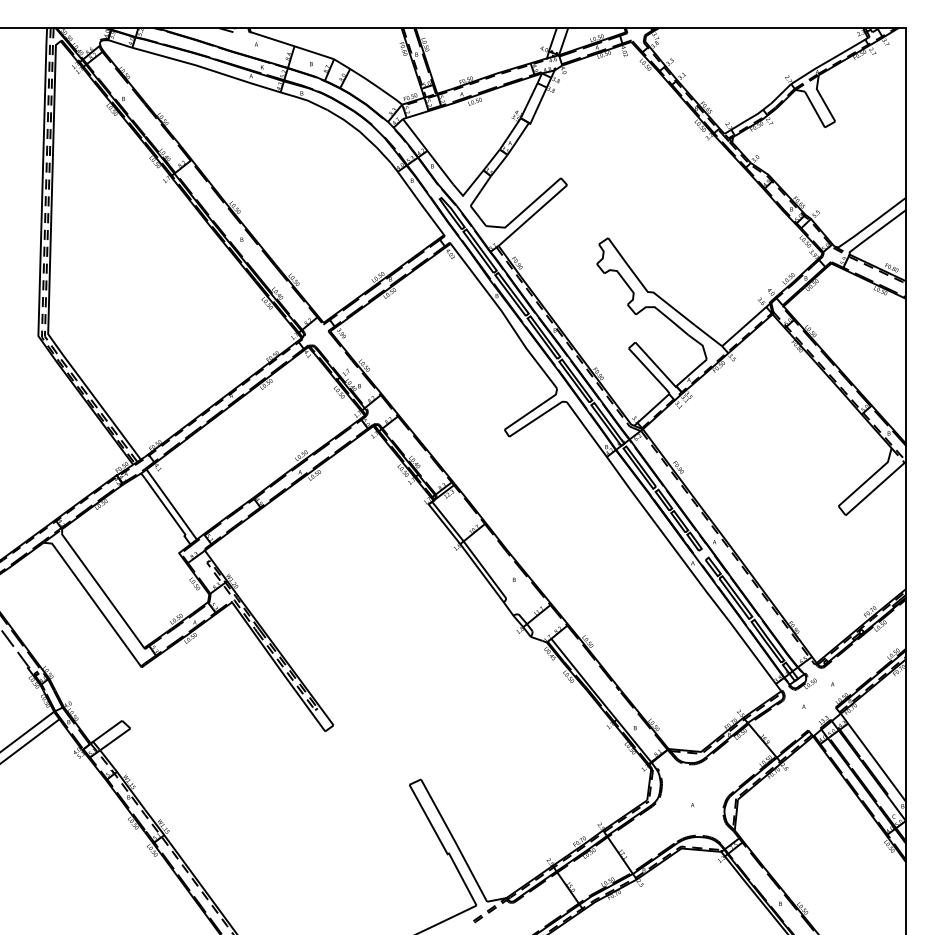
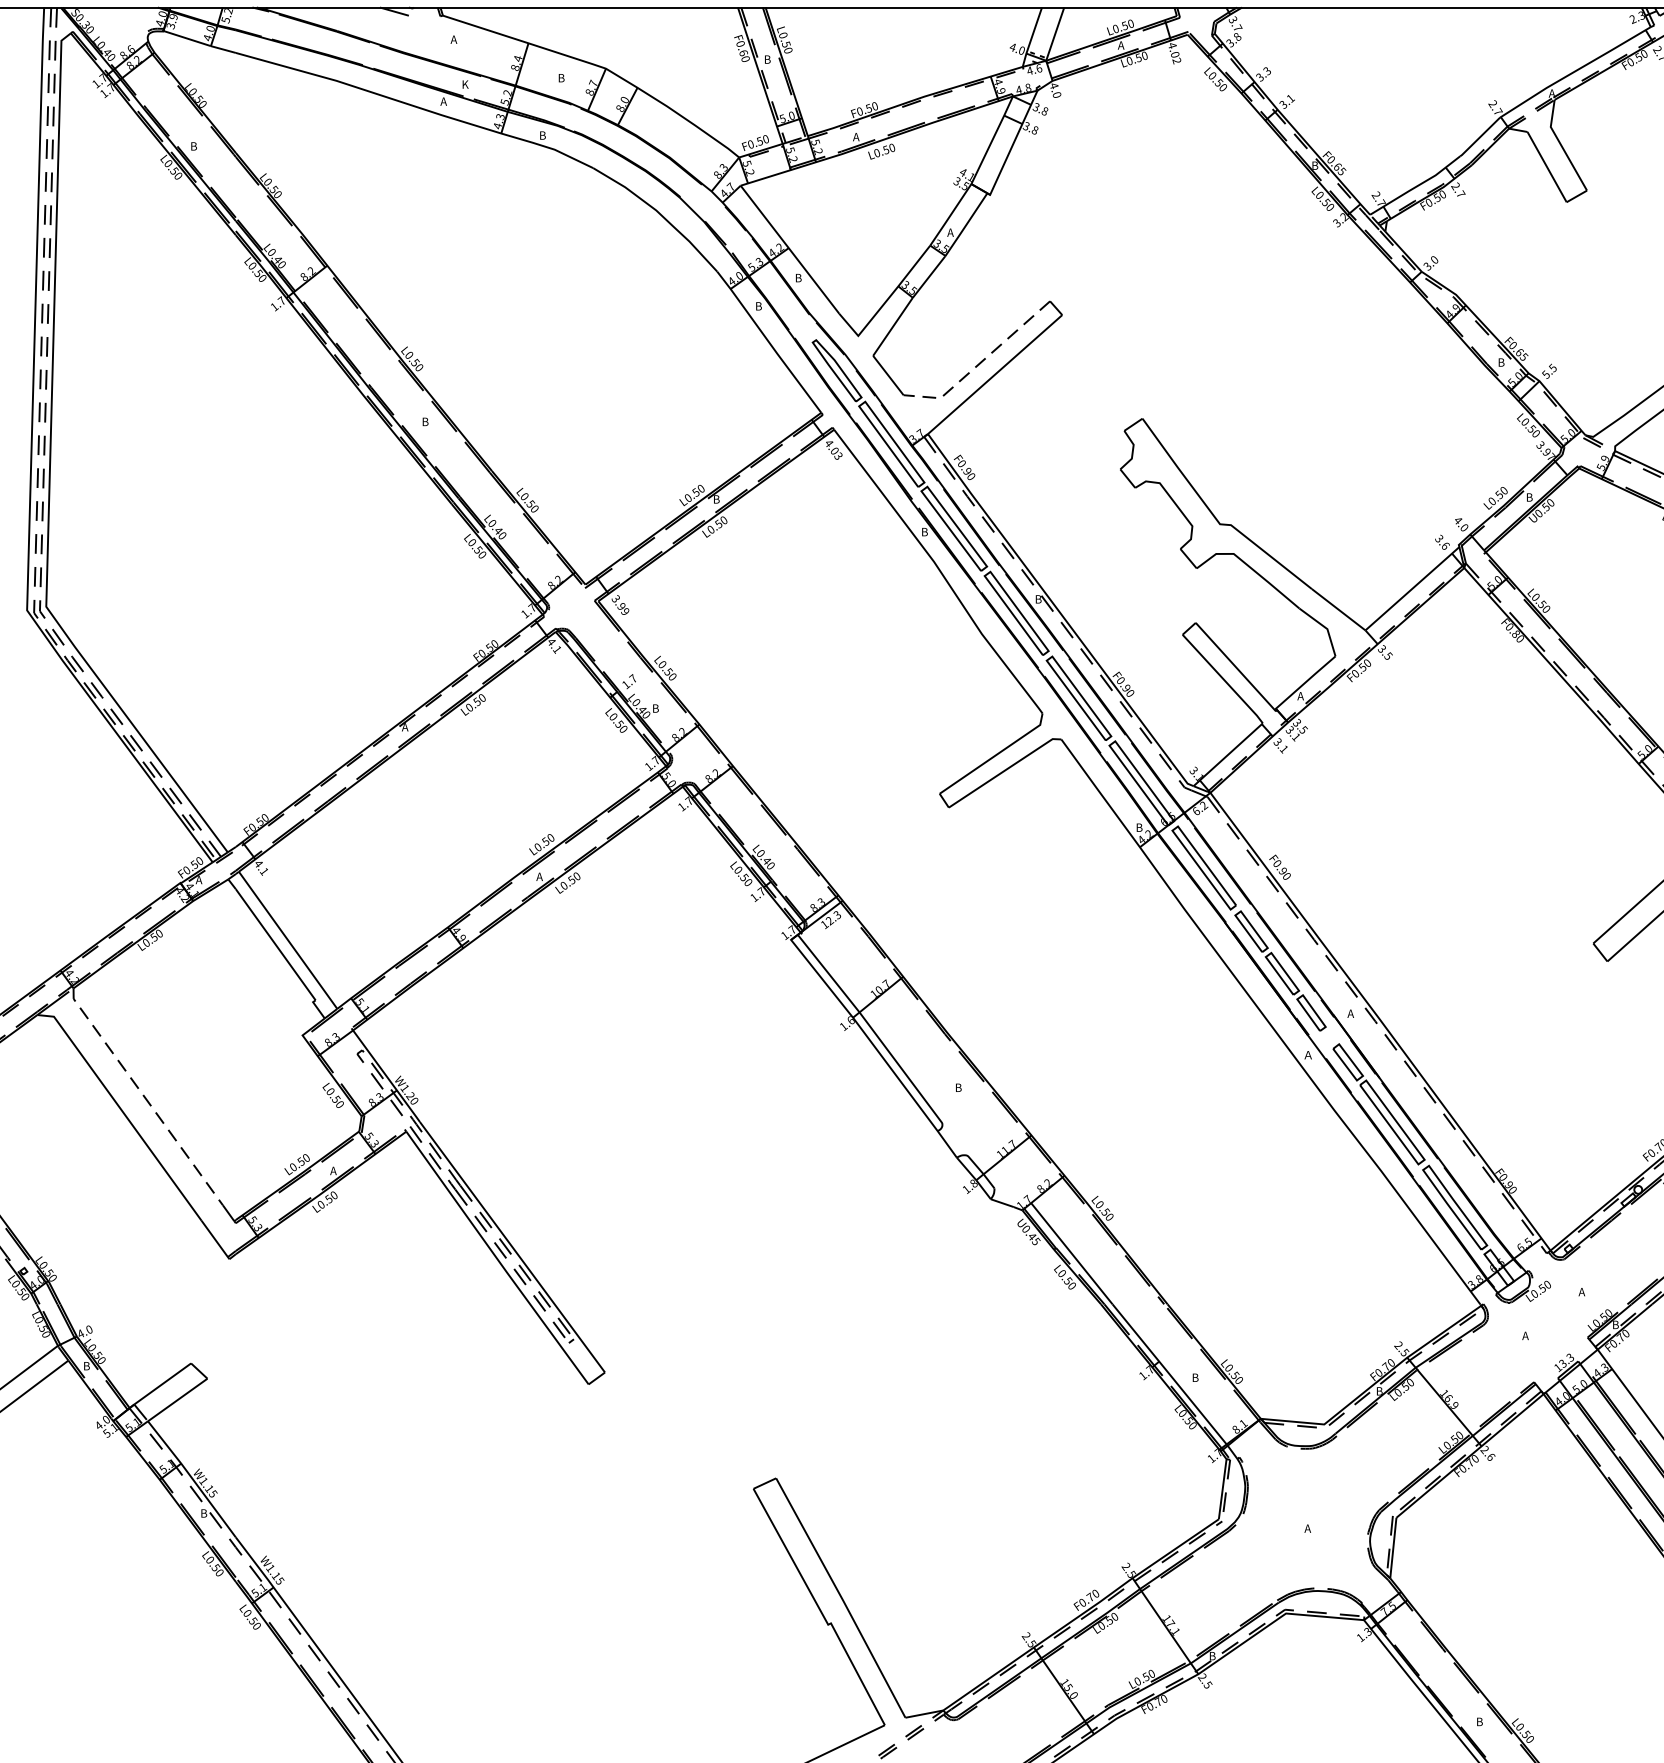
line: (525, 209) -> (980, 362), solid -> dashed
line: (98, 584) -> (144, 1096), solid -> dashed

